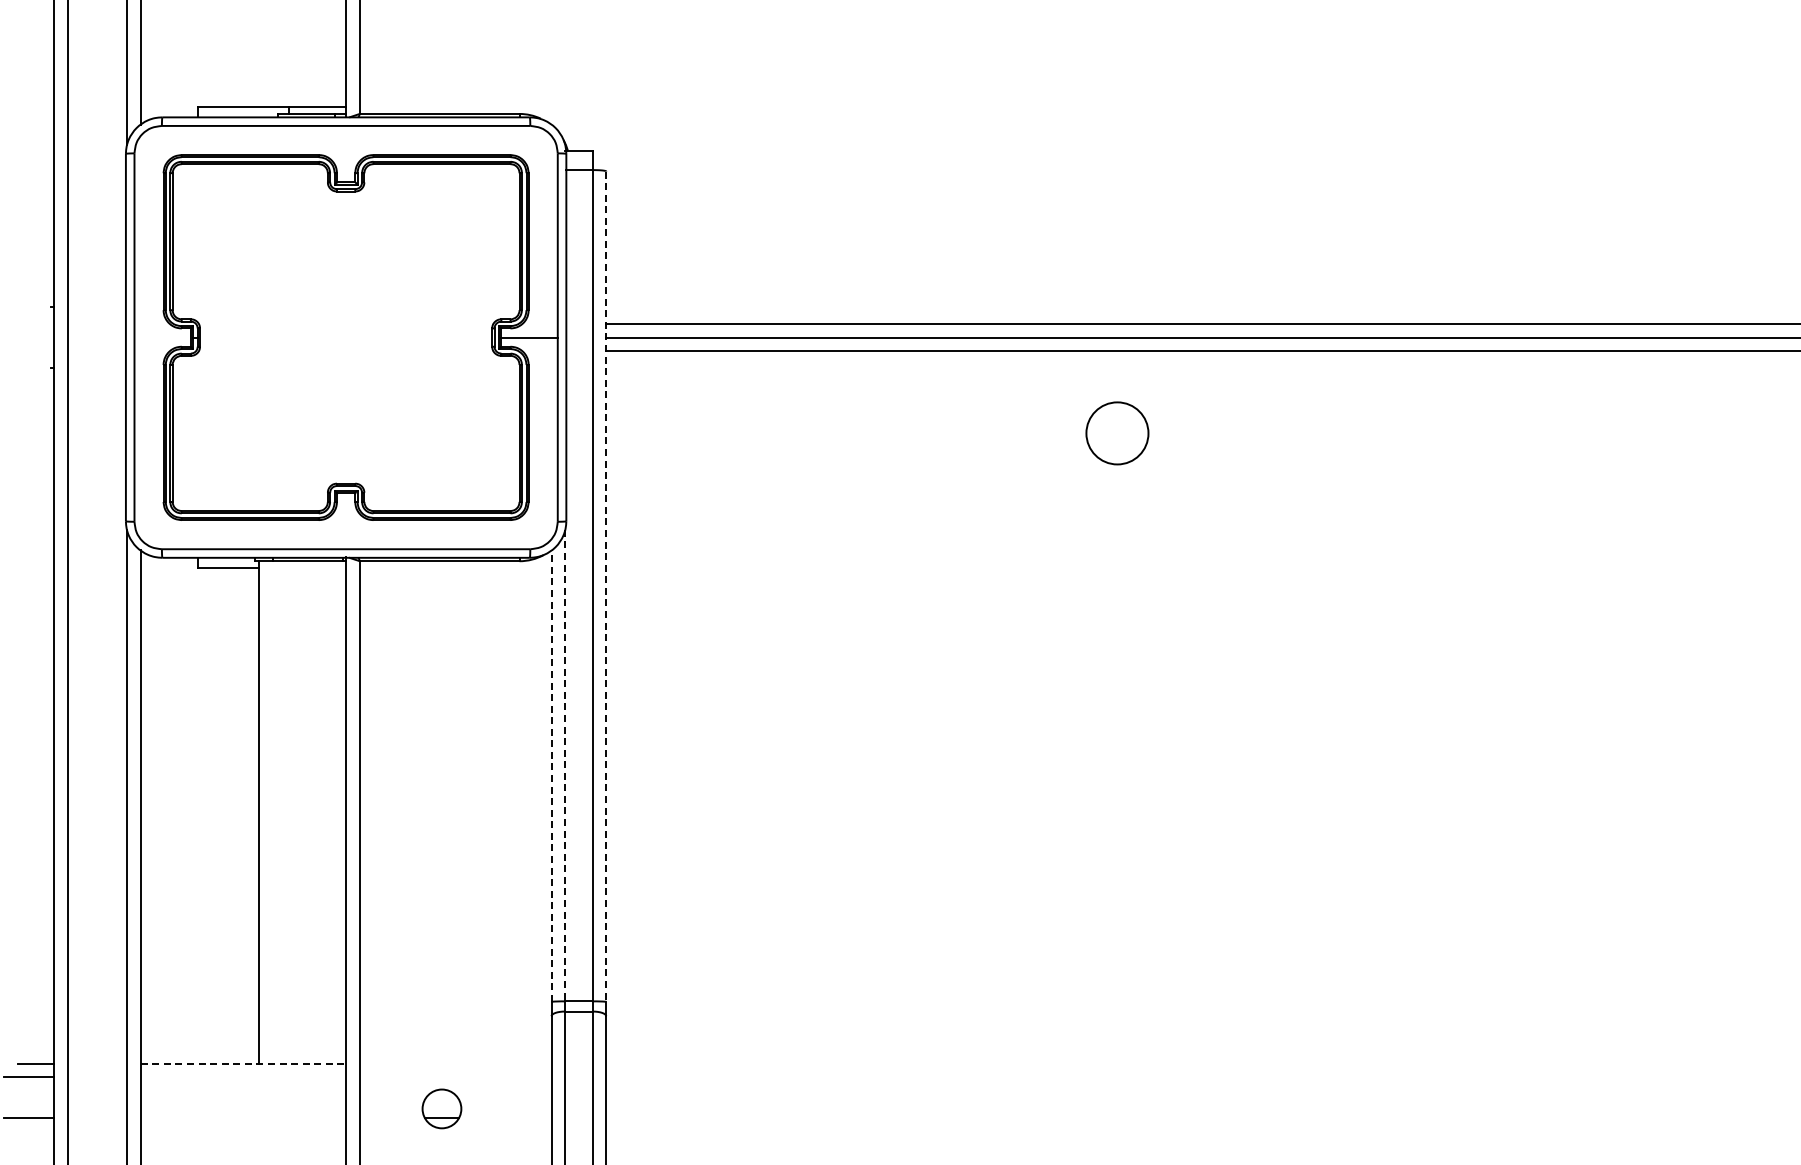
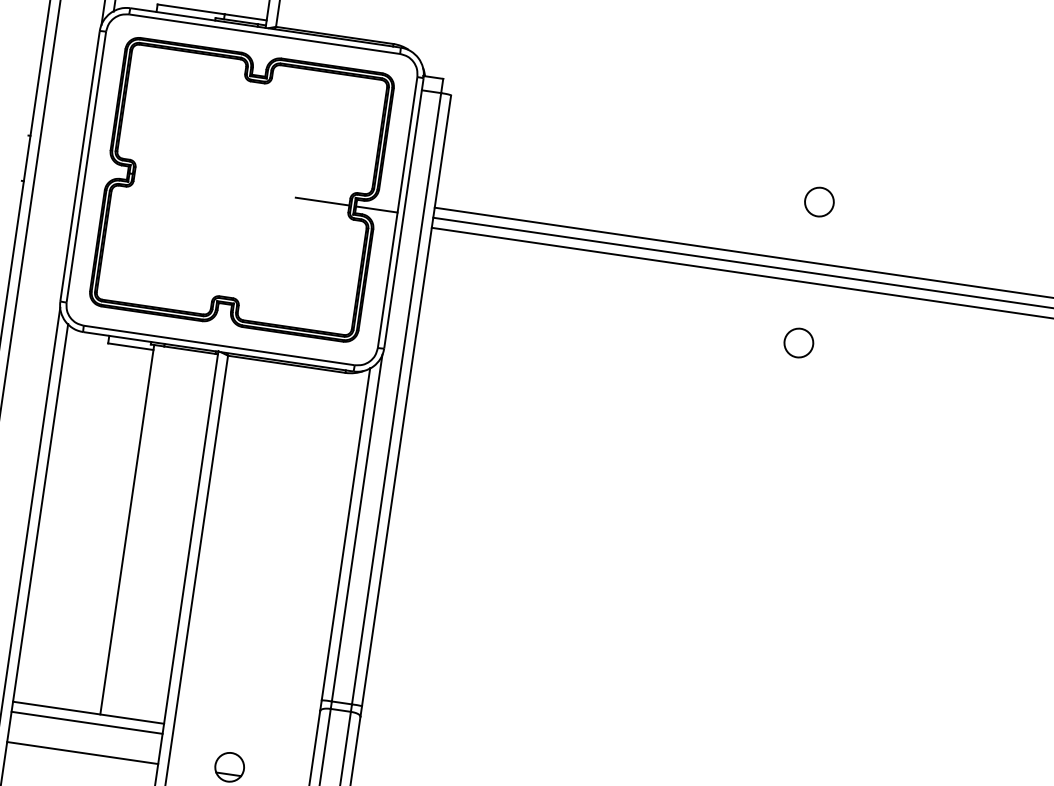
circle: (1117, 241) -> (819, 201), added
line: (455, 337) -> (322, 201), added
circle: (1117, 433) -> (798, 343), size x0.62
line: (606, 587) -> (406, 401), dashed -> solid
line: (565, 765) -> (357, 528), dashed -> solid
line: (551, 775) -> (346, 533), dashed -> solid
line: (243, 1063) -> (88, 712), dashed -> solid
line: (243, 1077) -> (87, 722), added
line: (243, 1118) -> (82, 753), added

